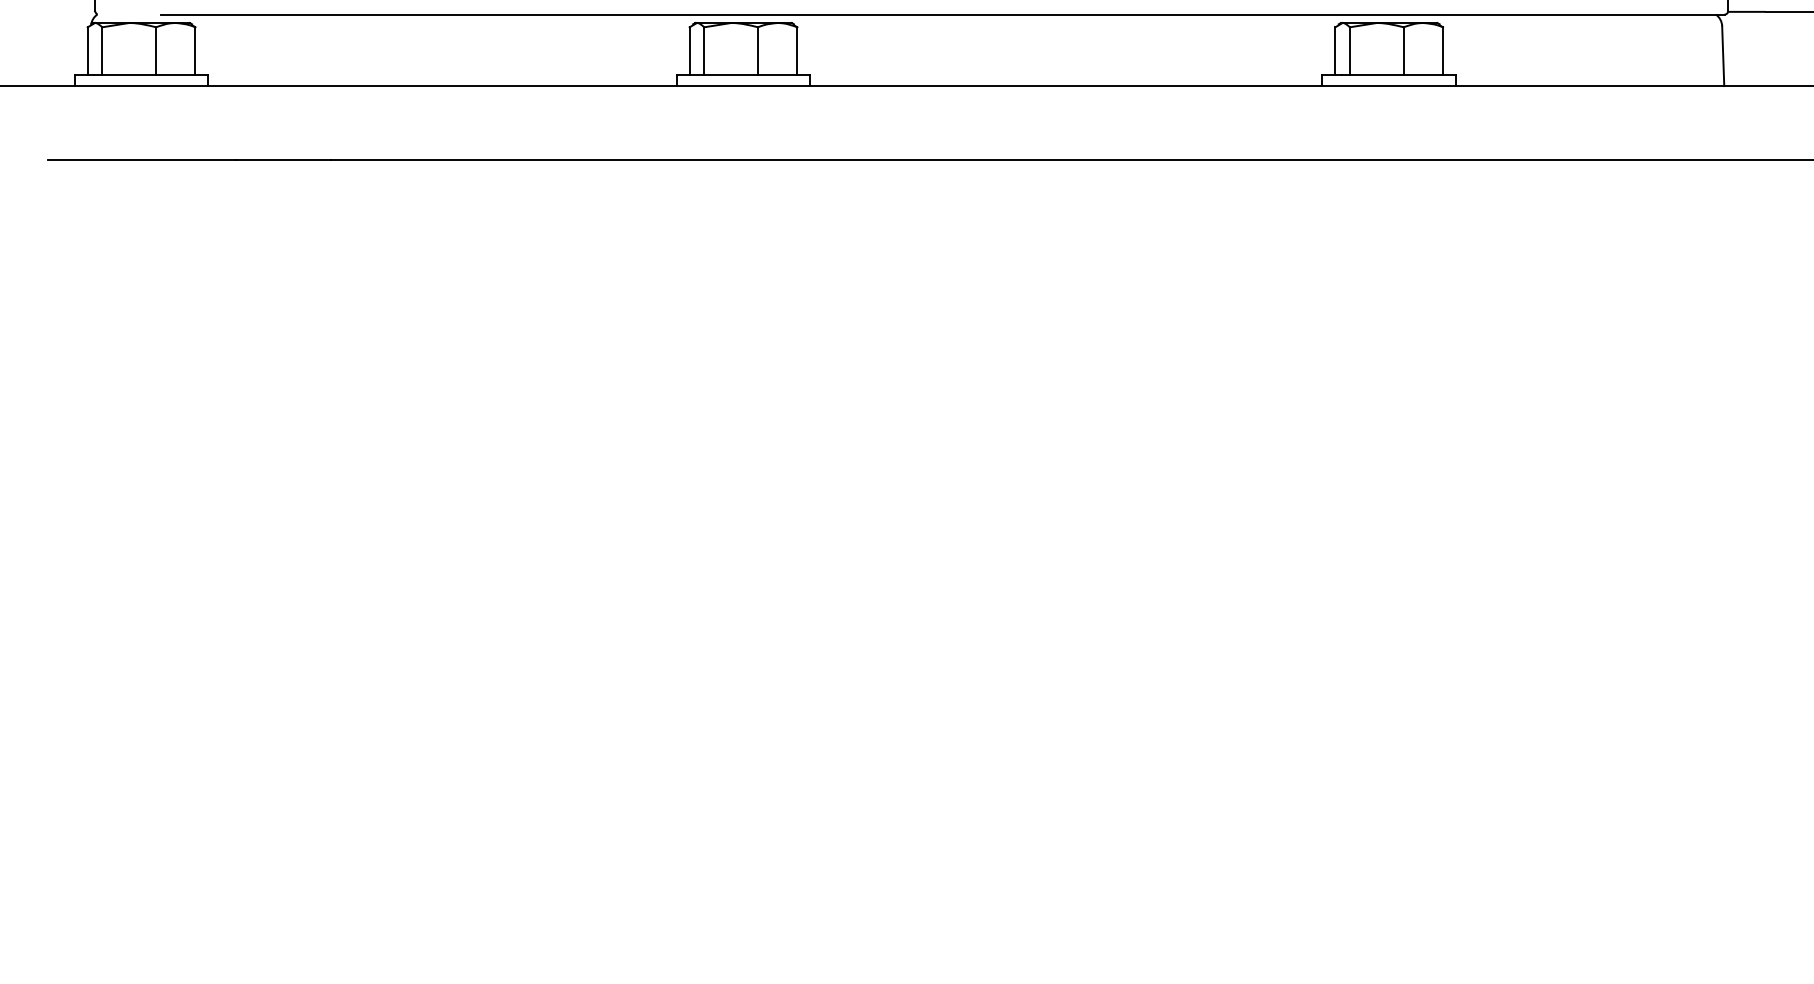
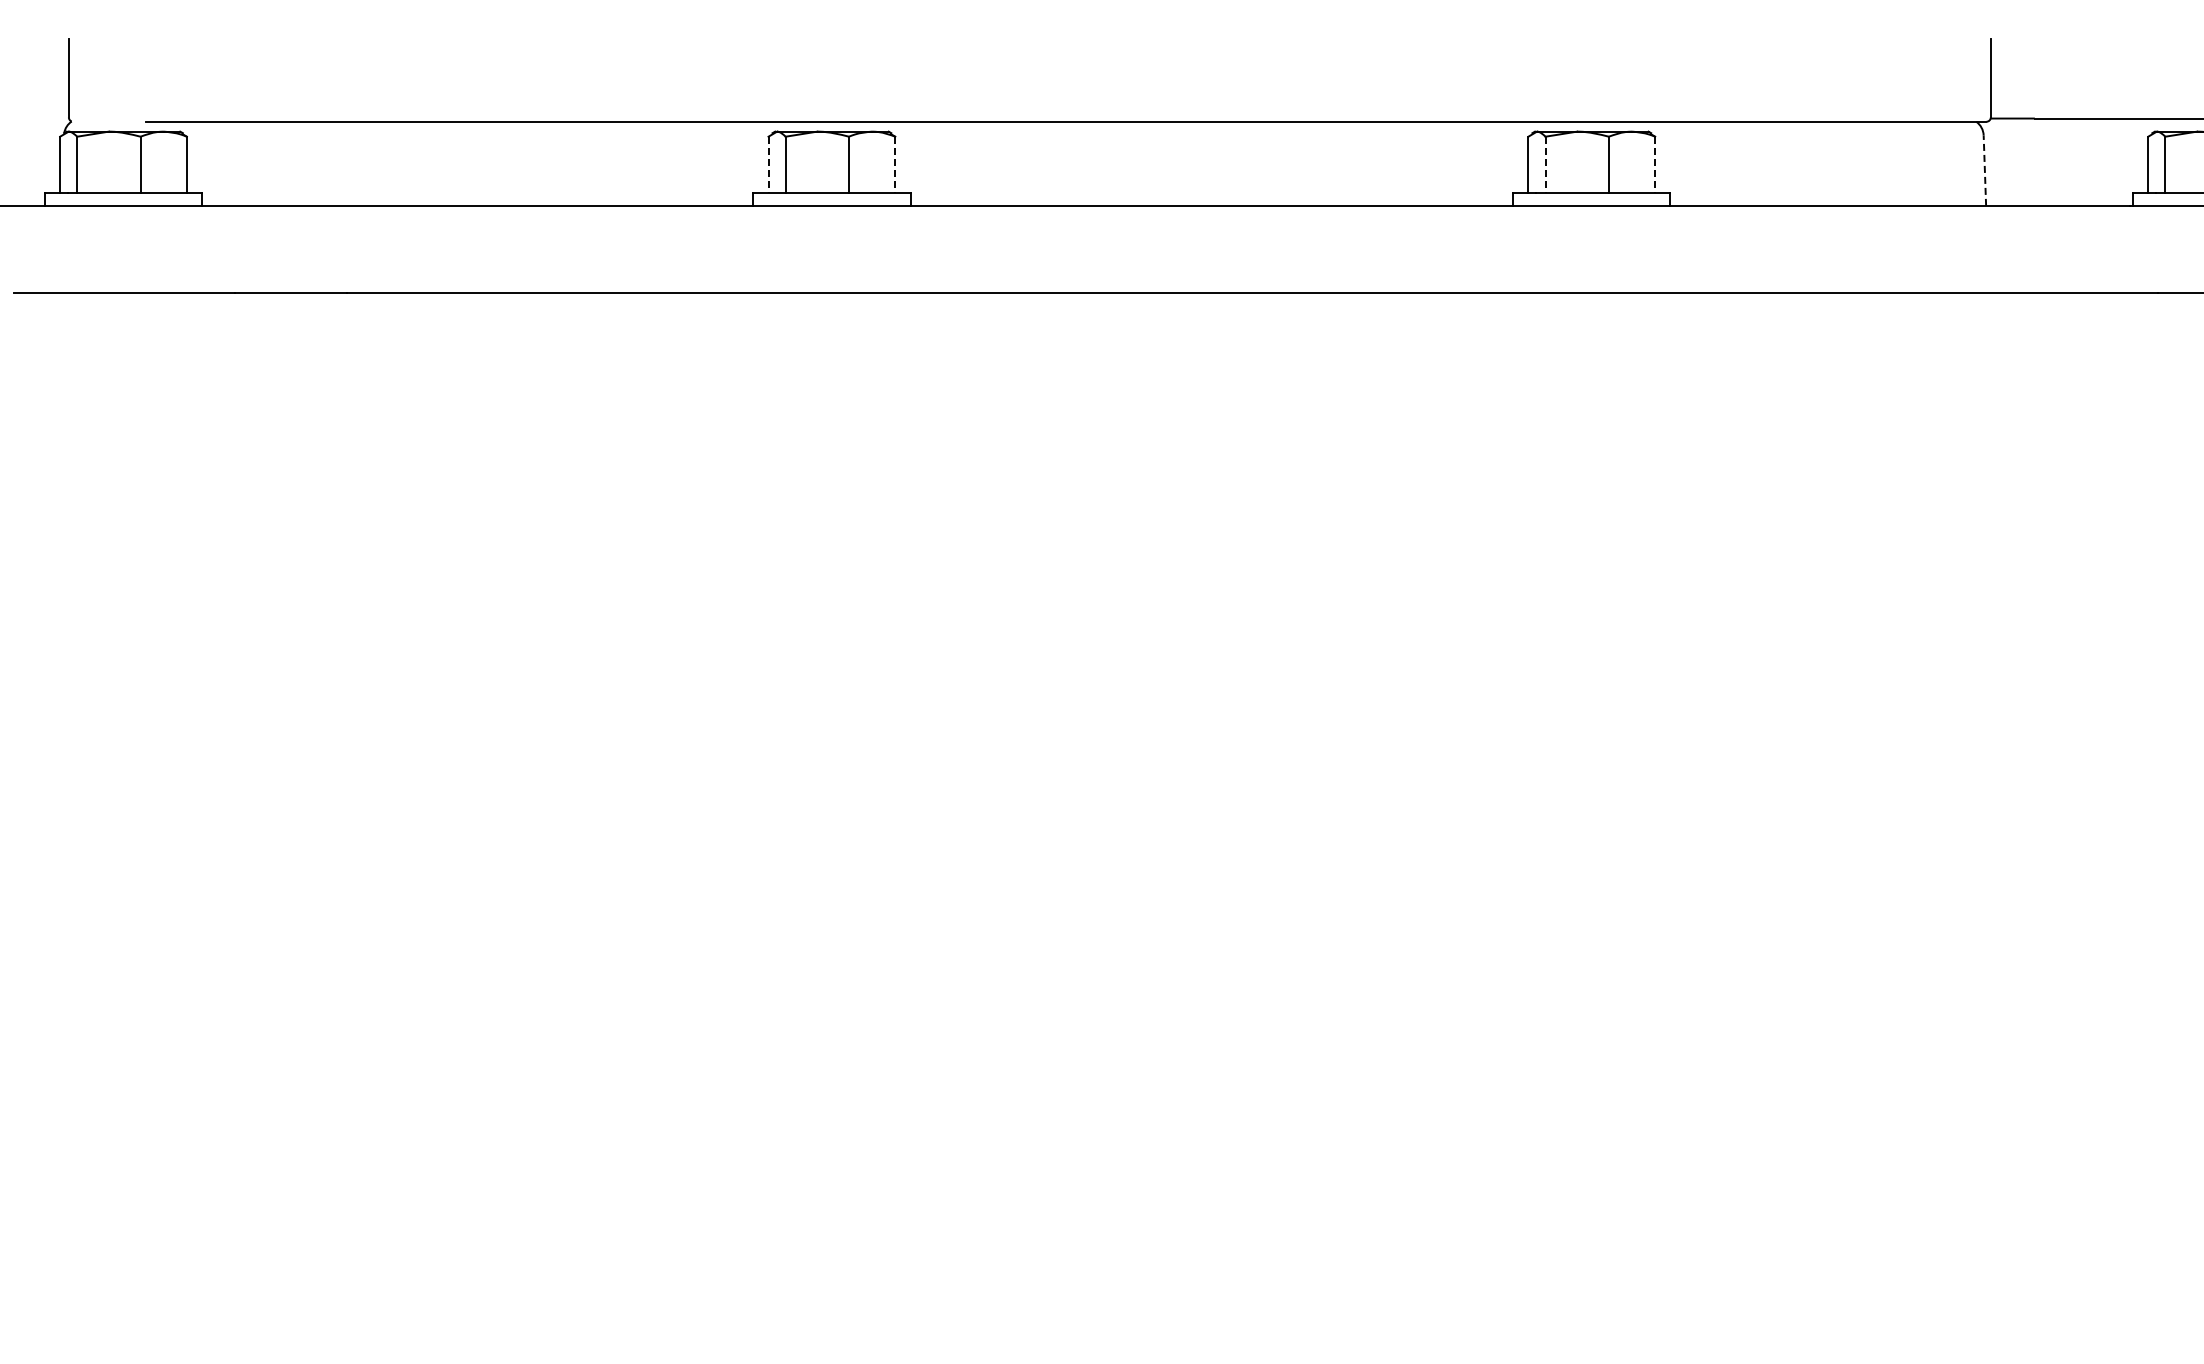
line: (689, 51) -> (768, 165), solid -> dashed
line: (797, 51) -> (895, 165), solid -> dashed
line: (1349, 51) -> (1545, 165), solid -> dashed
line: (1443, 51) -> (1655, 165), solid -> dashed
line: (1722, 56) -> (1984, 170), solid -> dashed

